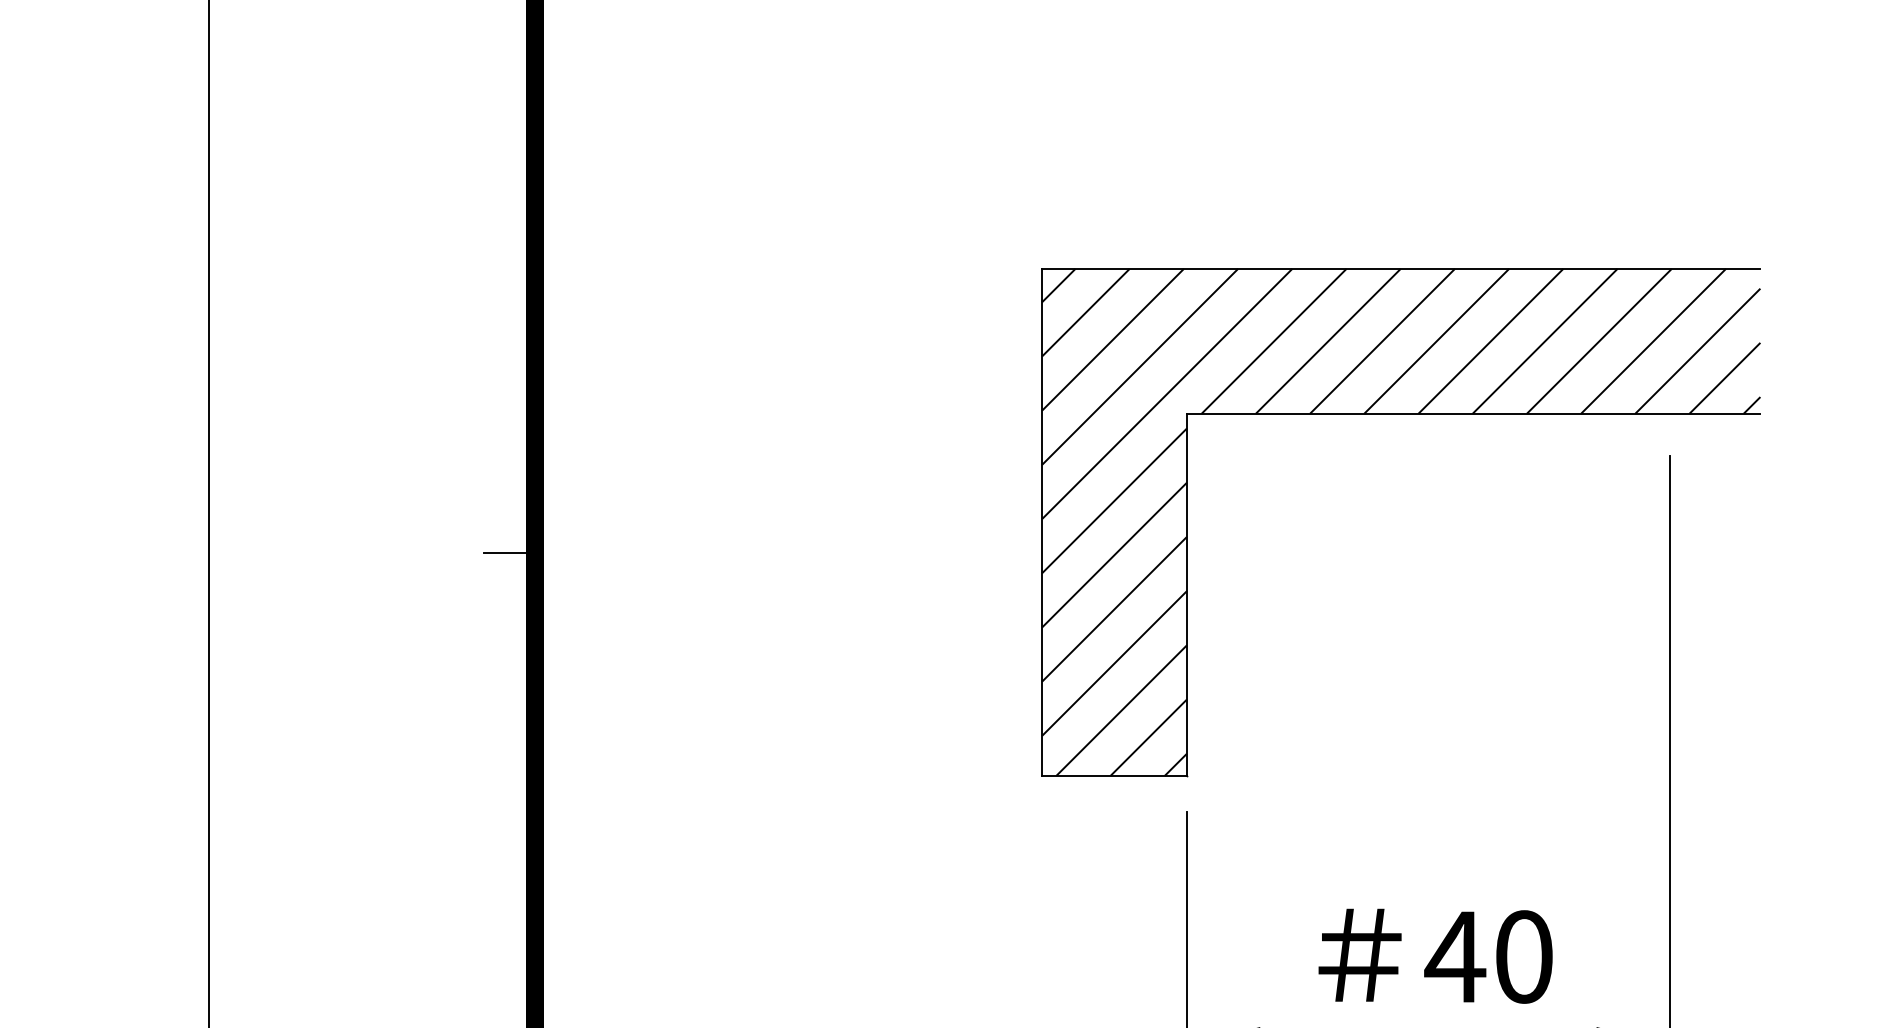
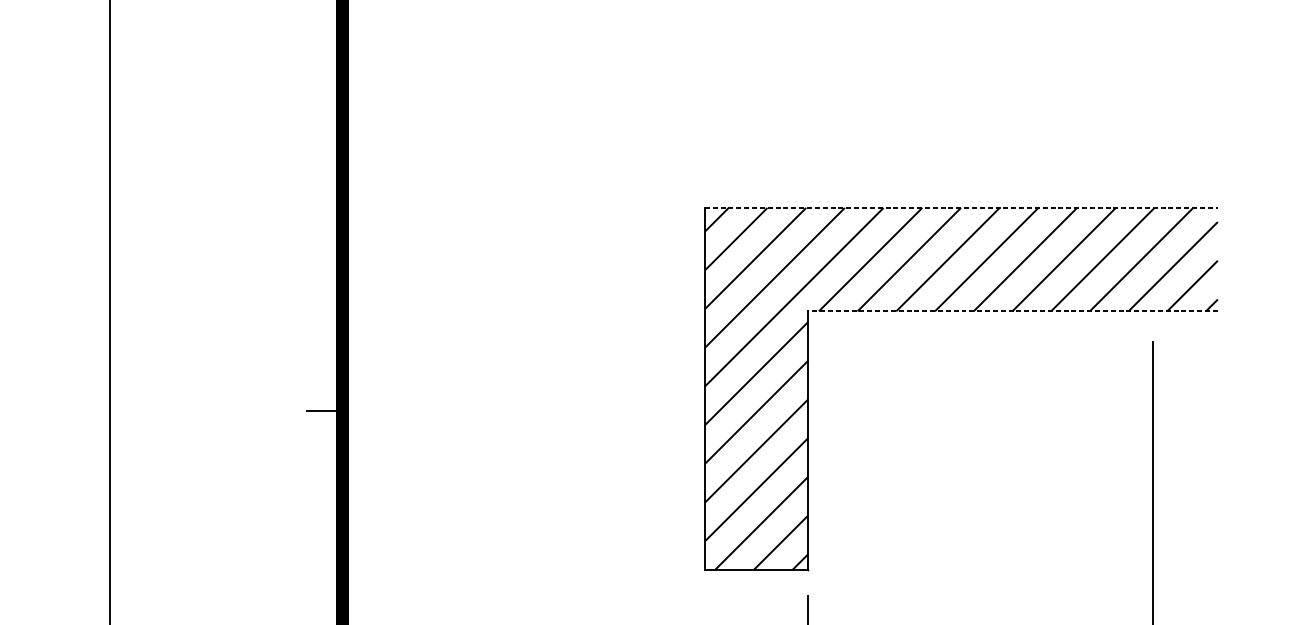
line: (1401, 268) -> (961, 207), solid -> dashed
line: (1473, 413) -> (1012, 311), solid -> dashed

